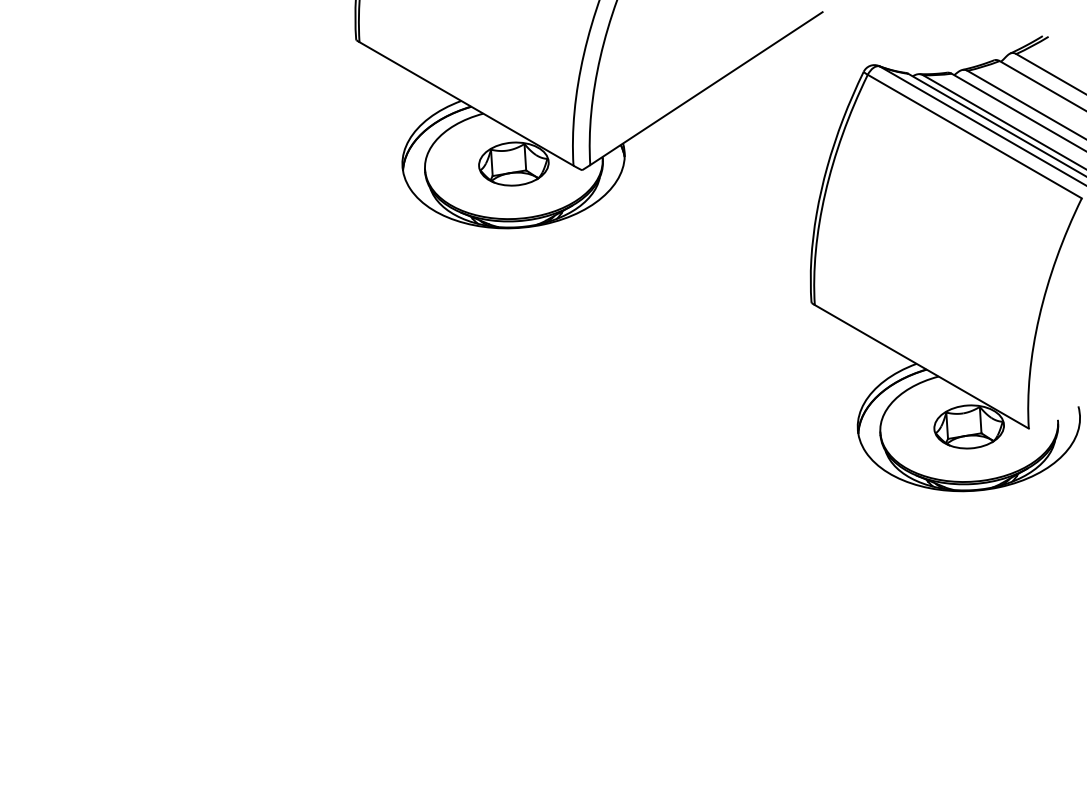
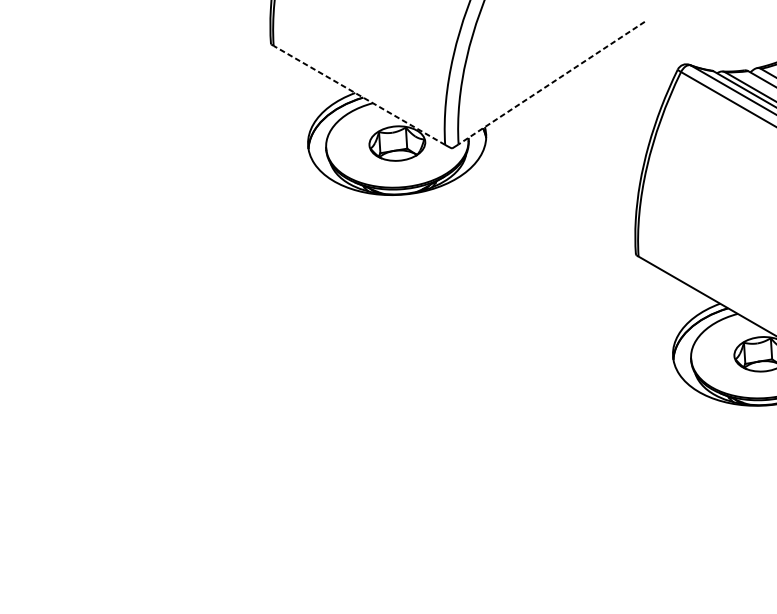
line: (706, 88) -> (551, 83), solid -> dashed
line: (466, 103) -> (359, 95), solid -> dashed

